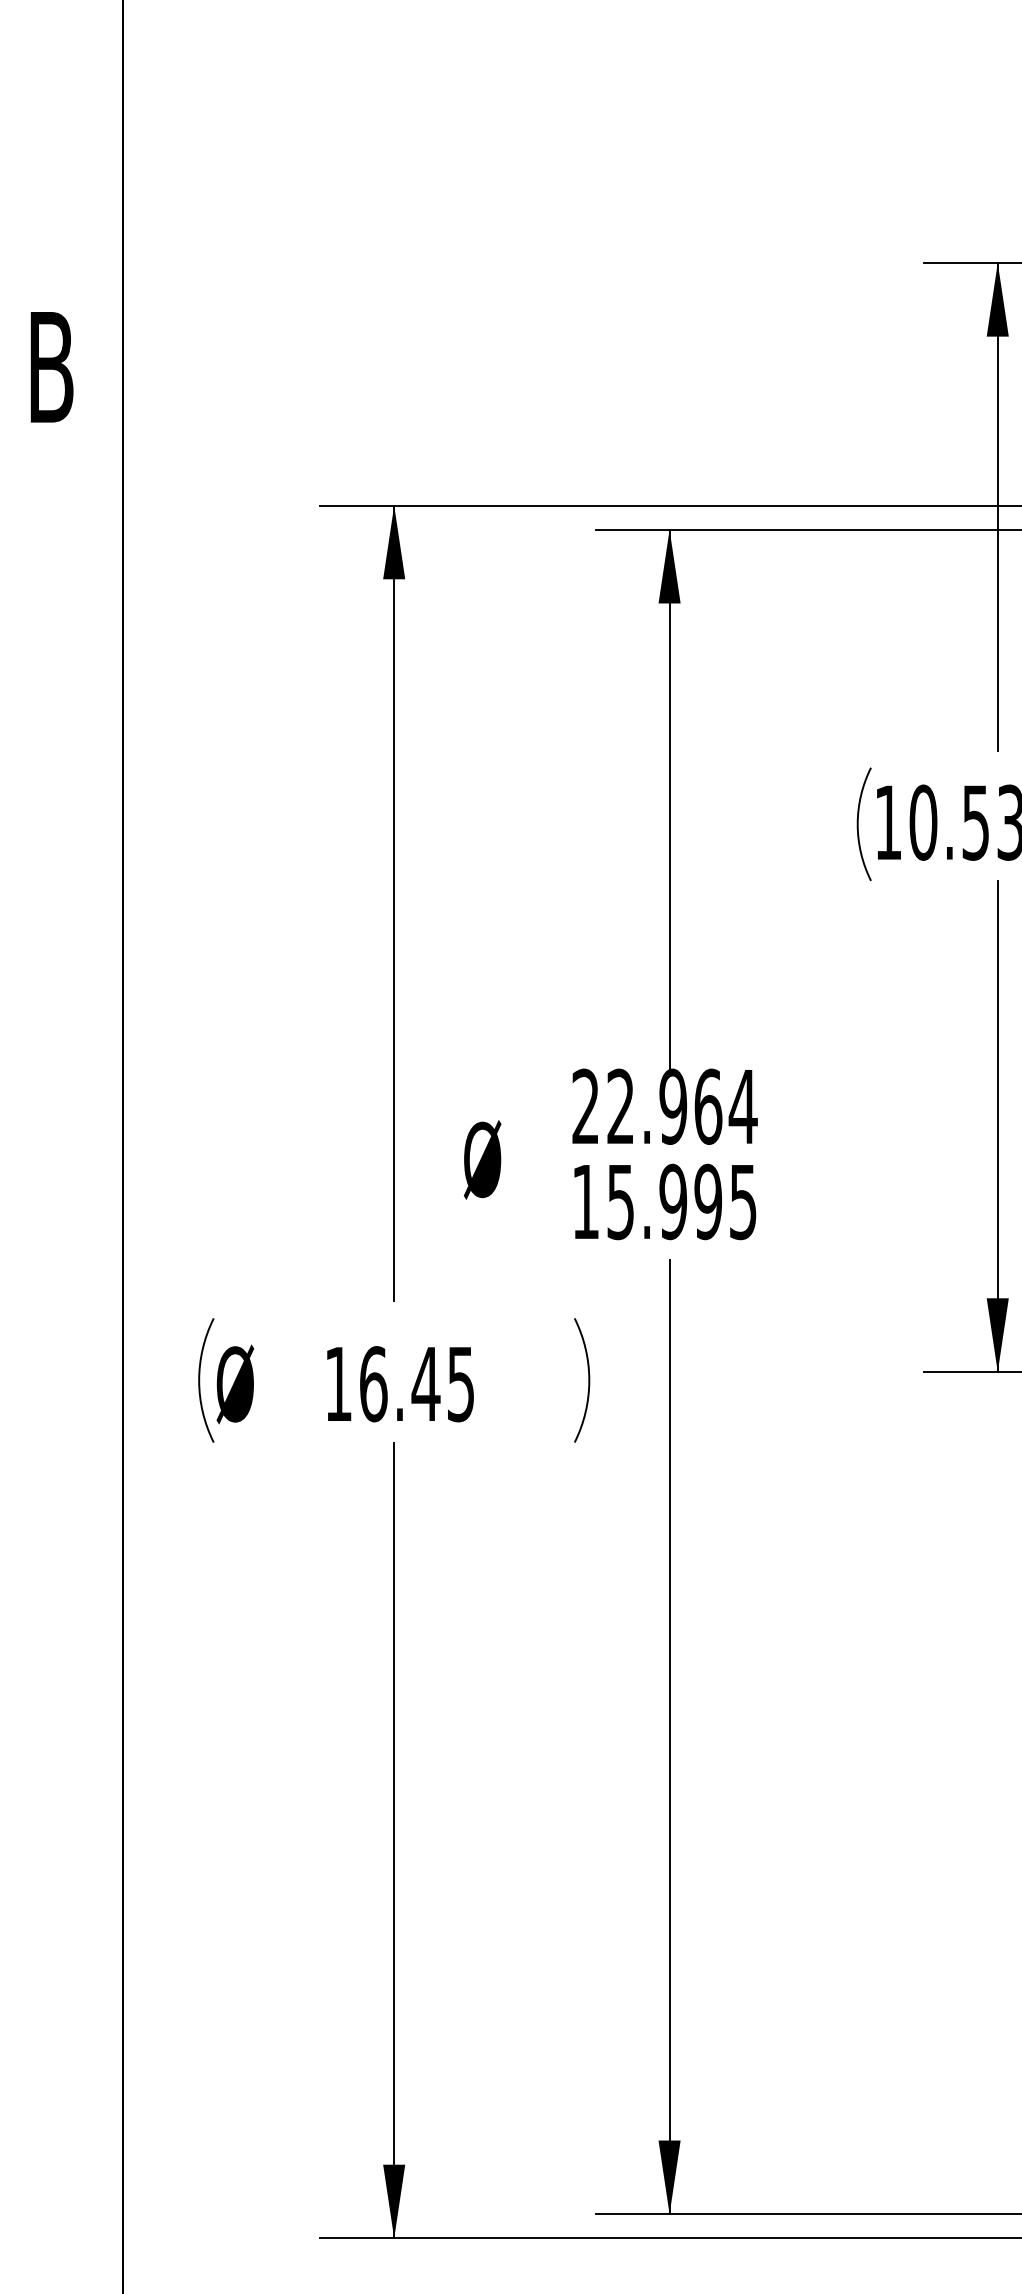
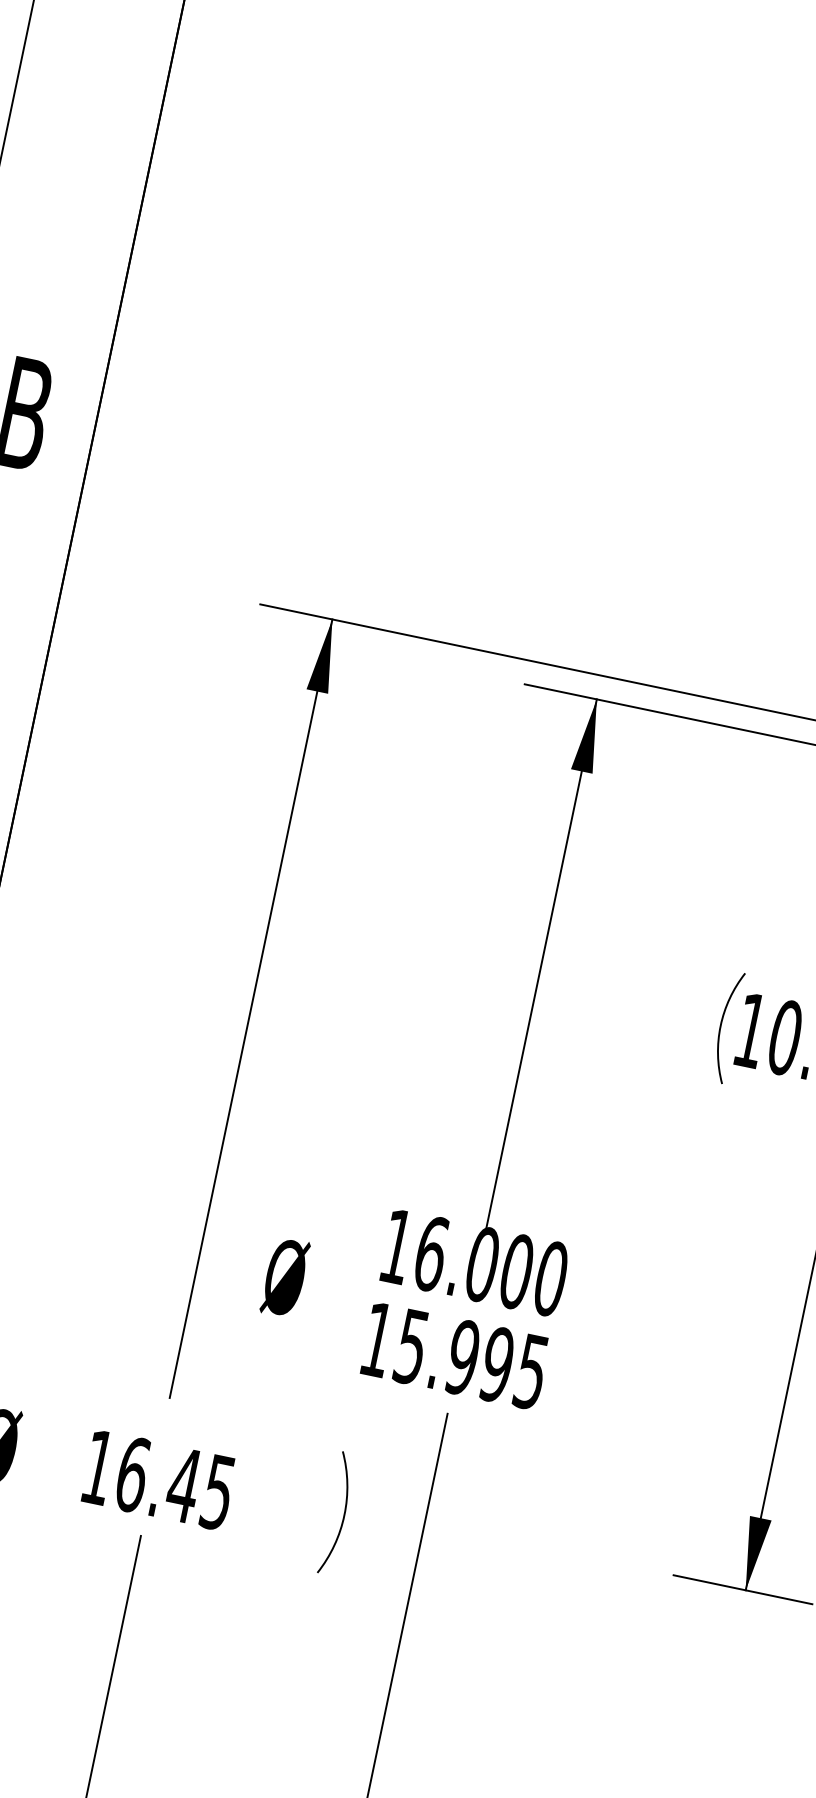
text: (664, 1106) -> (474, 1262), 22.964 -> 16.000

